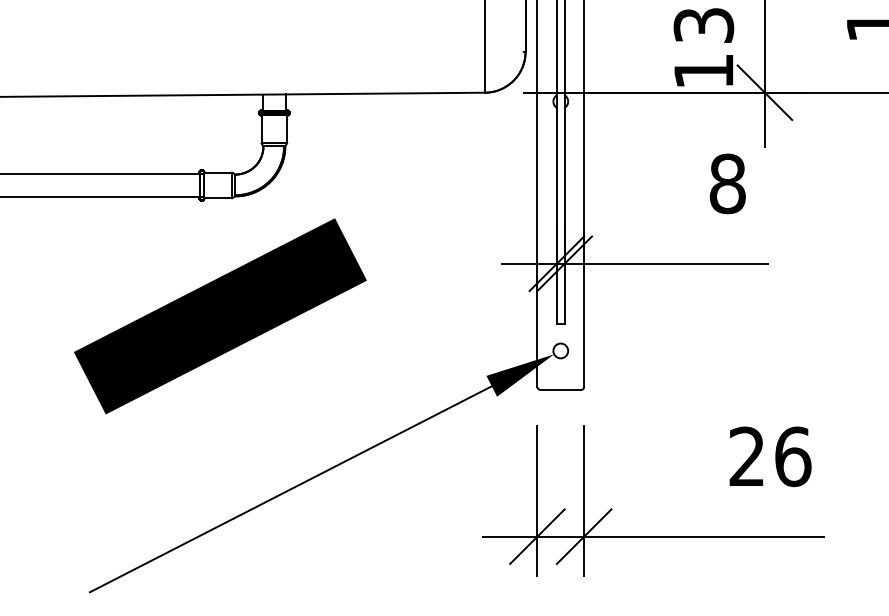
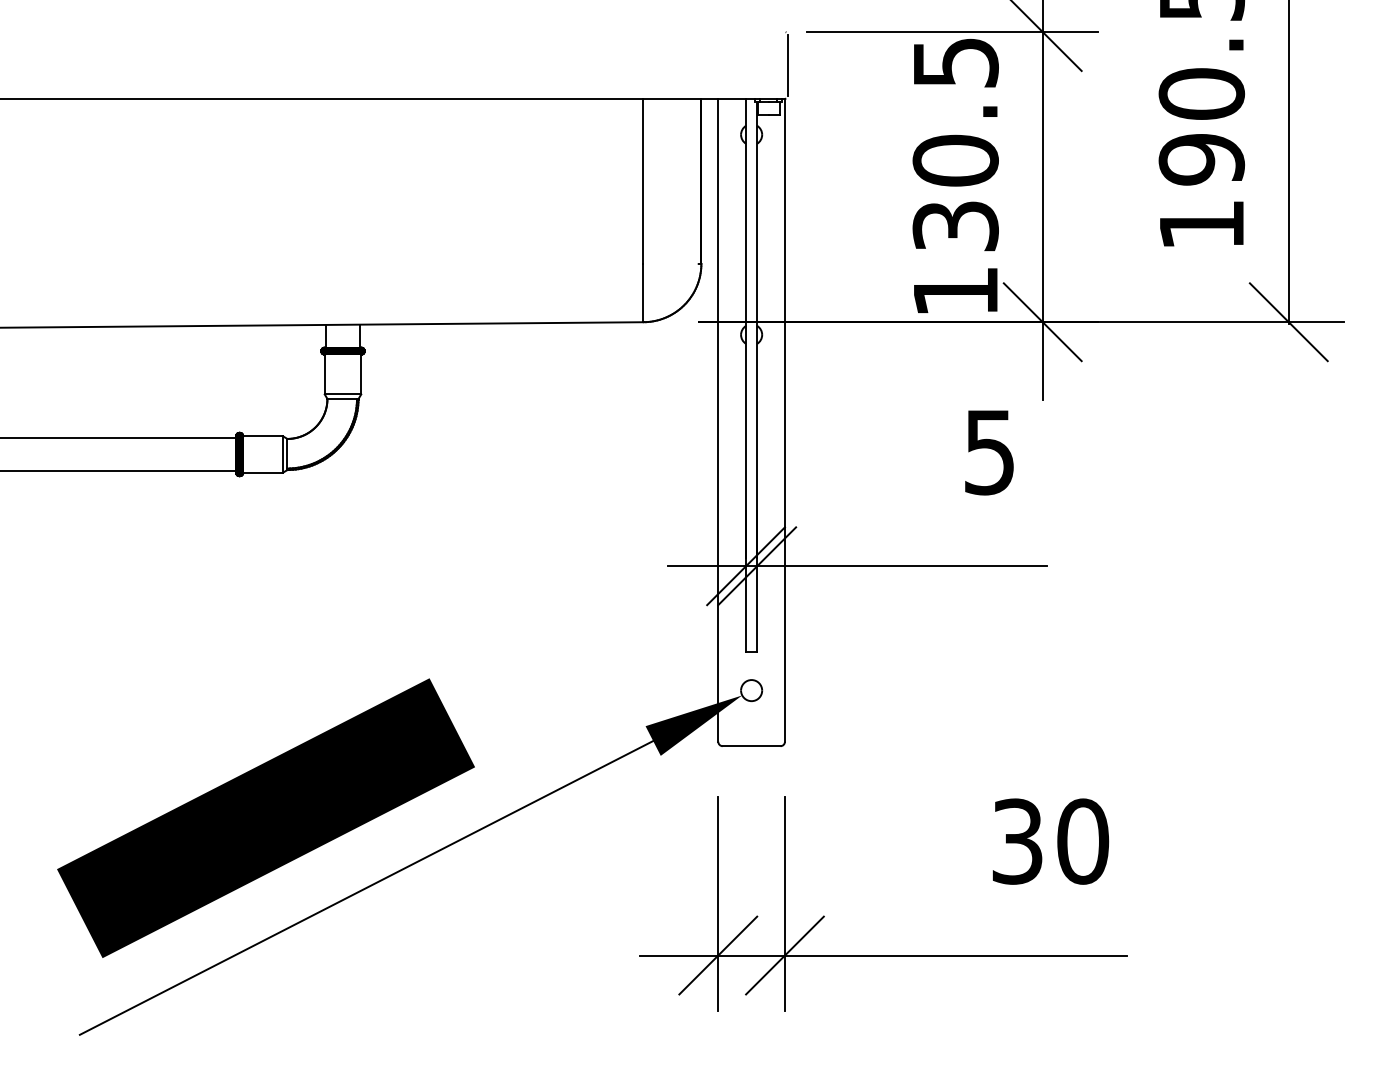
text: (727, 184) -> (989, 452), 8 -> 5
fill: (201, 185) -> (239, 454), added
text: (220, 315) -> (265, 817), moved
text: (770, 456) -> (1050, 841), 26 -> 30

